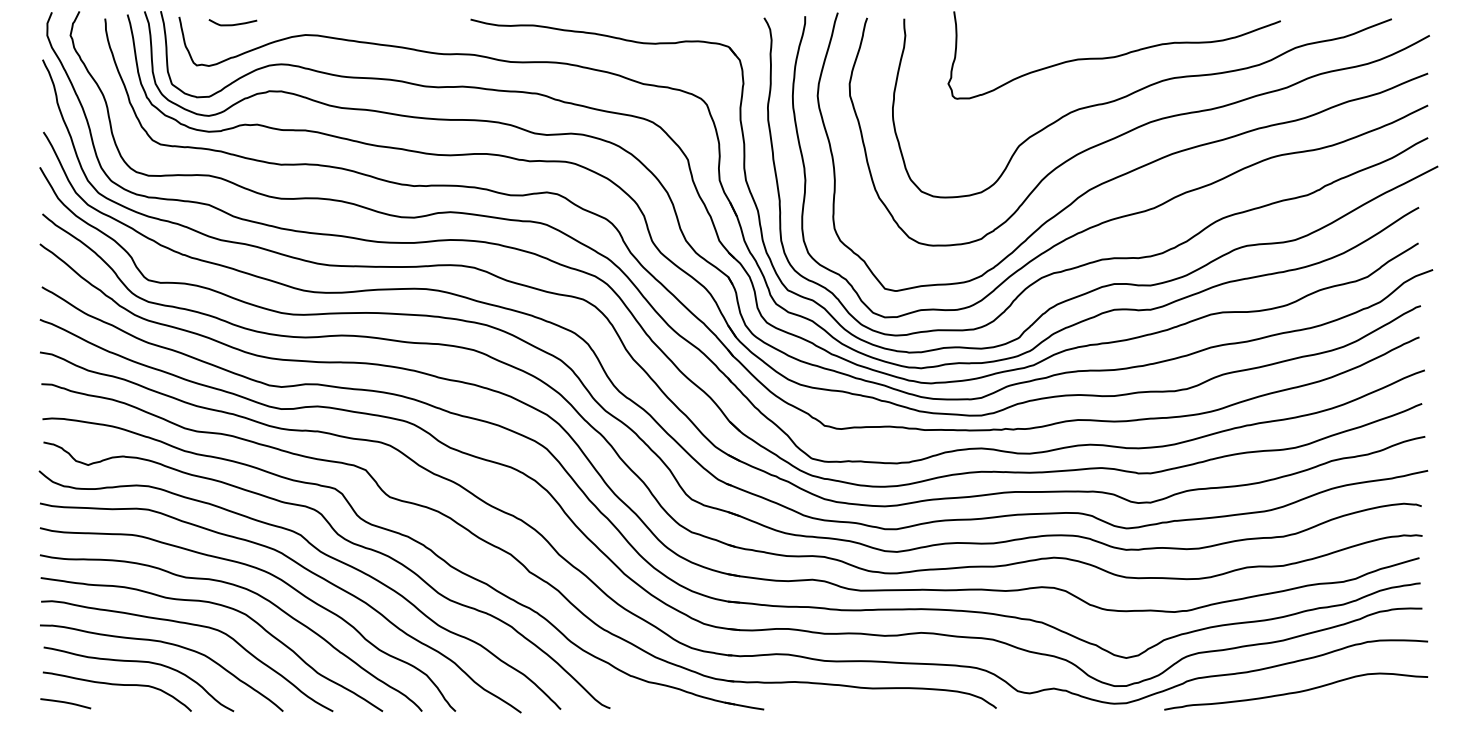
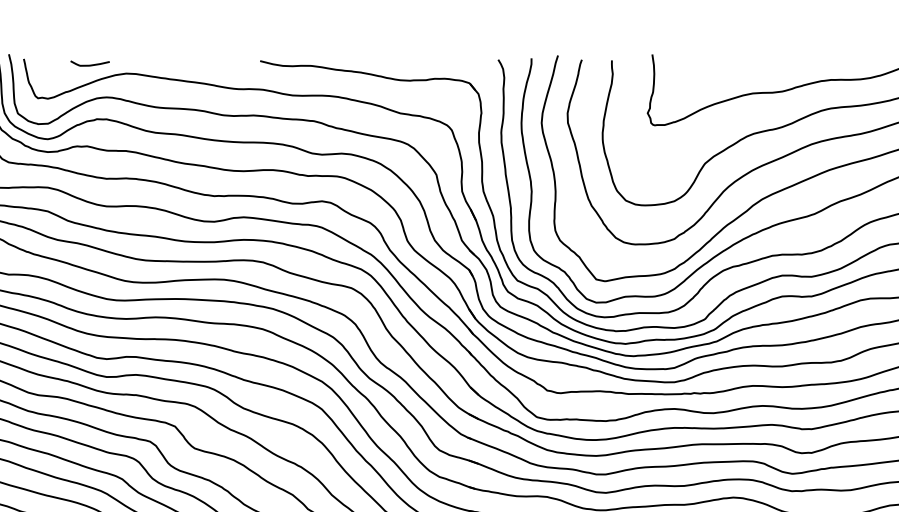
curve: (232, 24) -> (89, 65), moved

